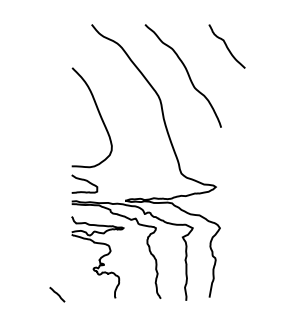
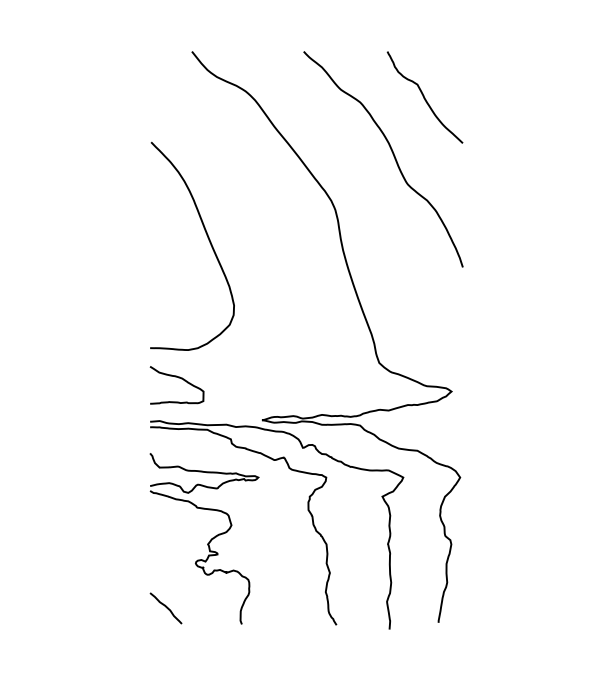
curve: (226, 46) -> (423, 97), moved
line: (57, 294) -> (166, 607), moved

